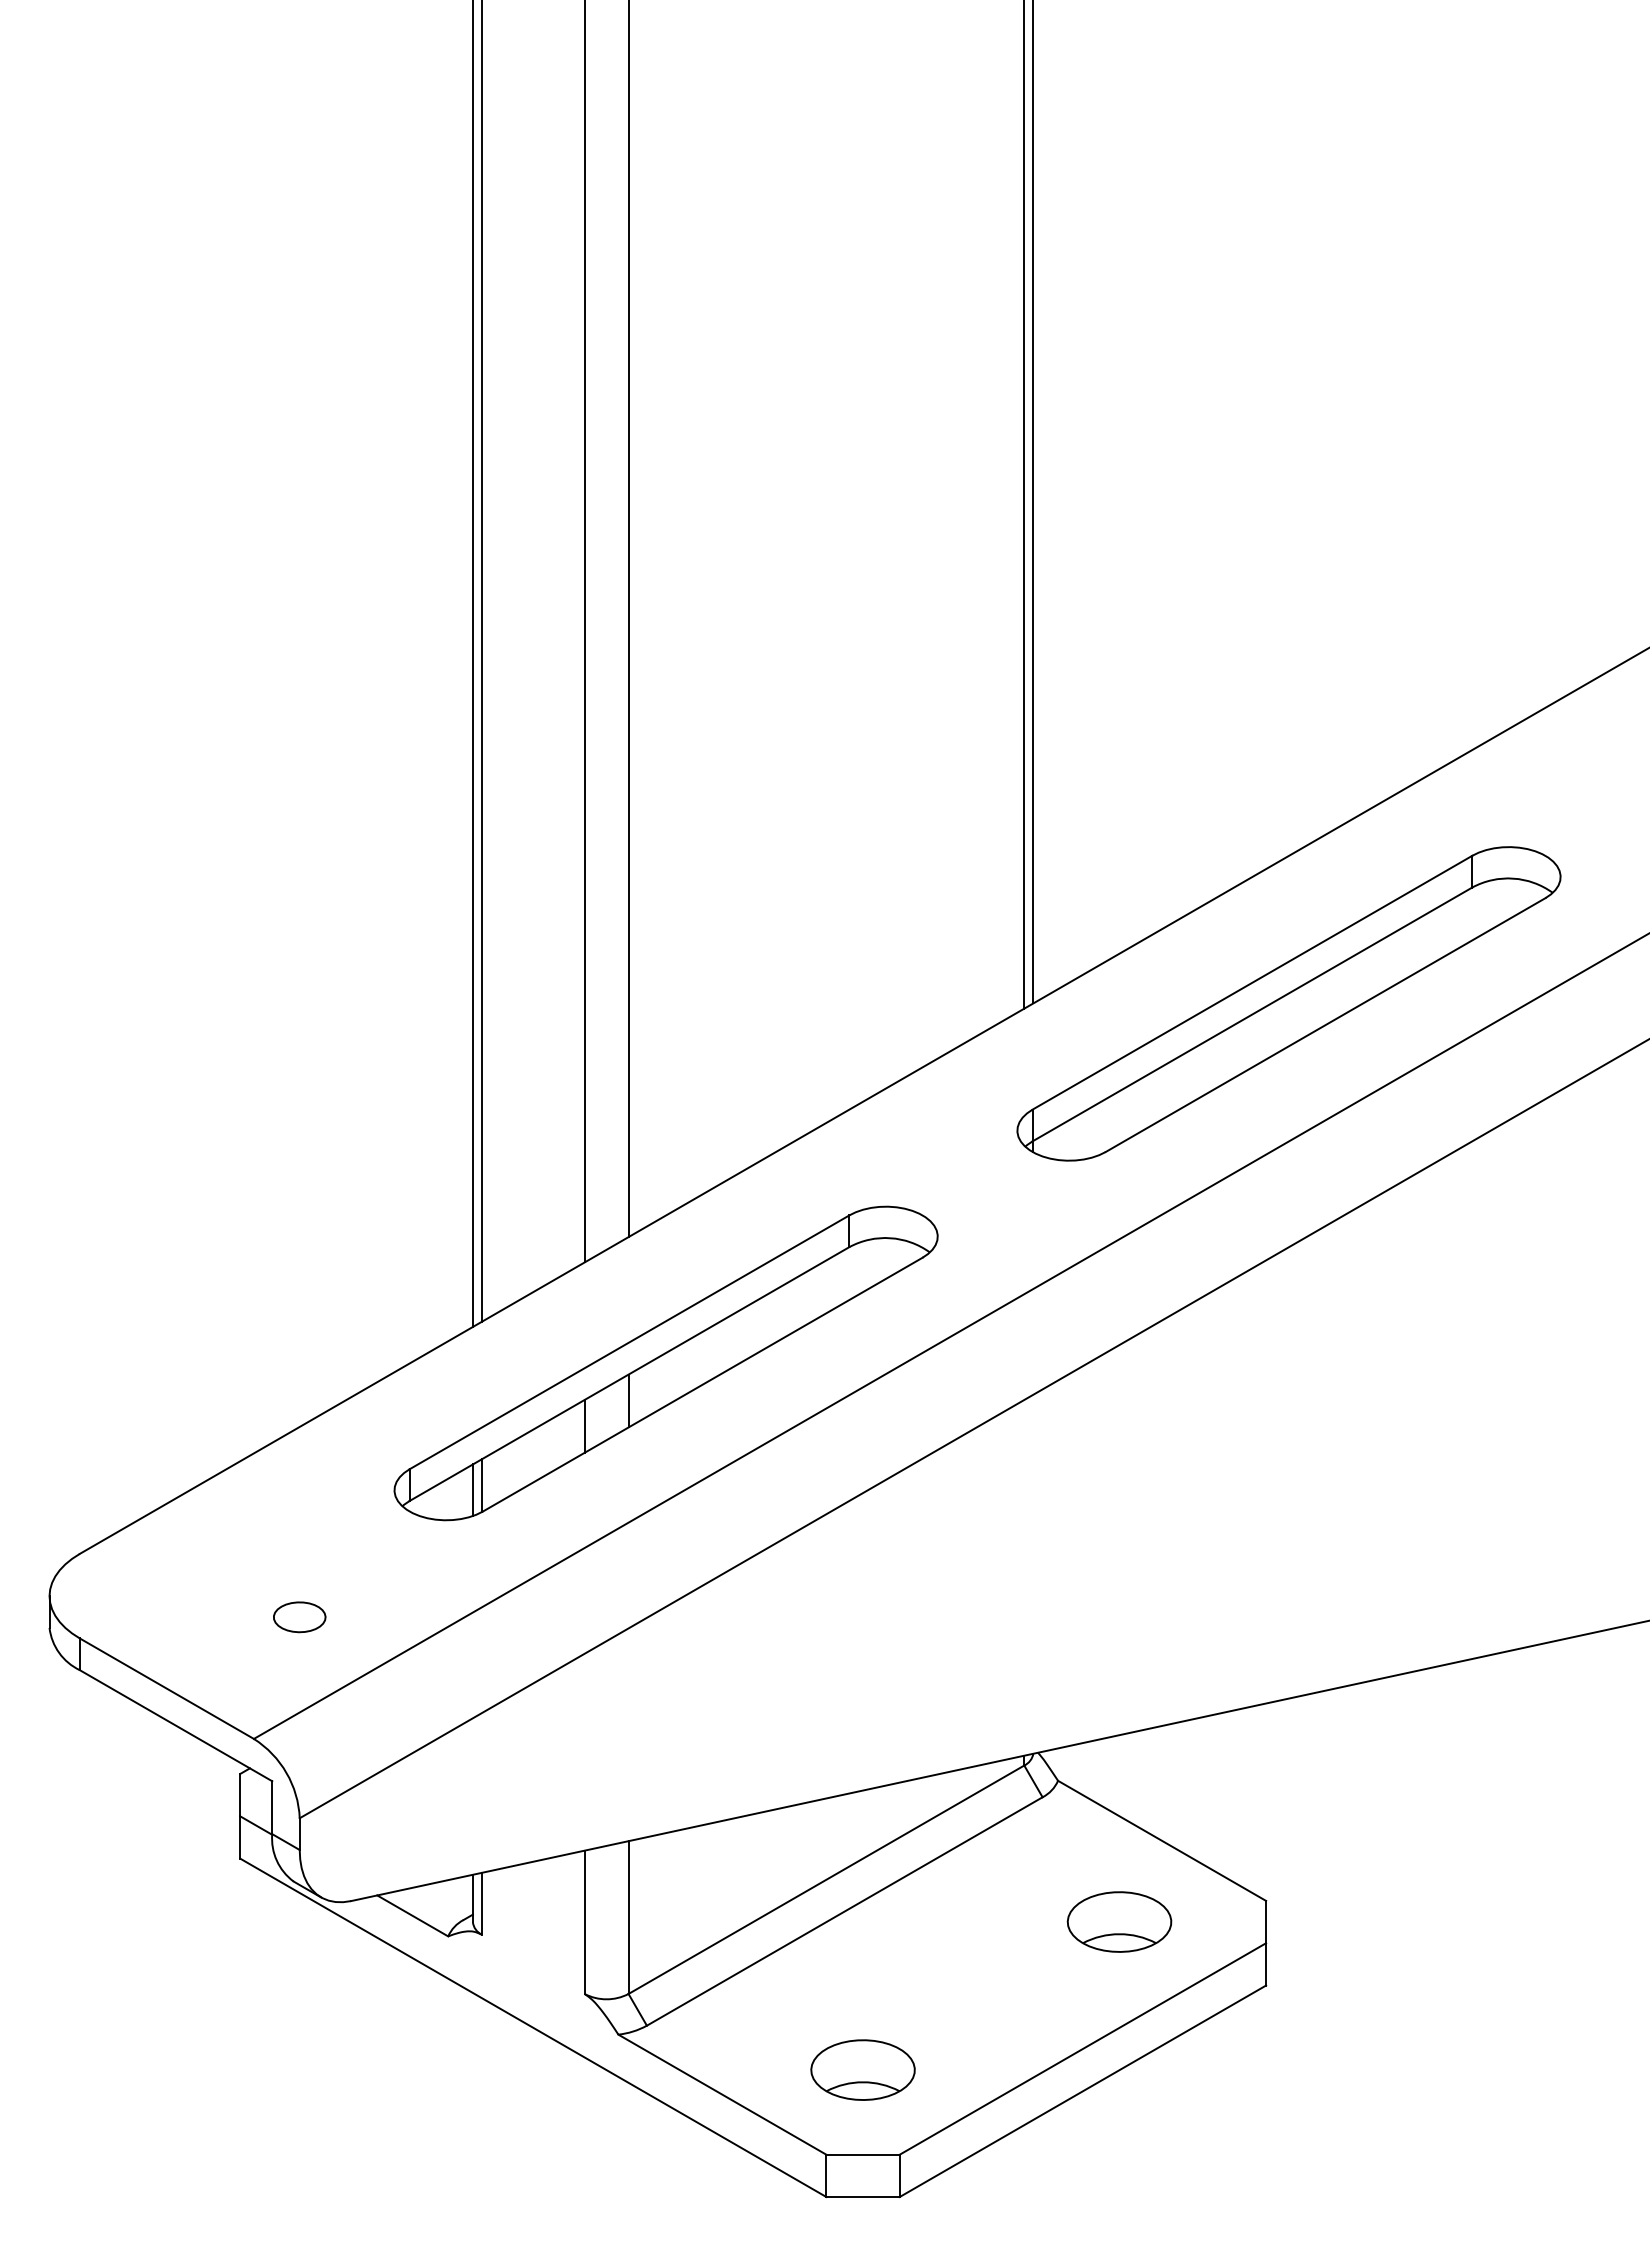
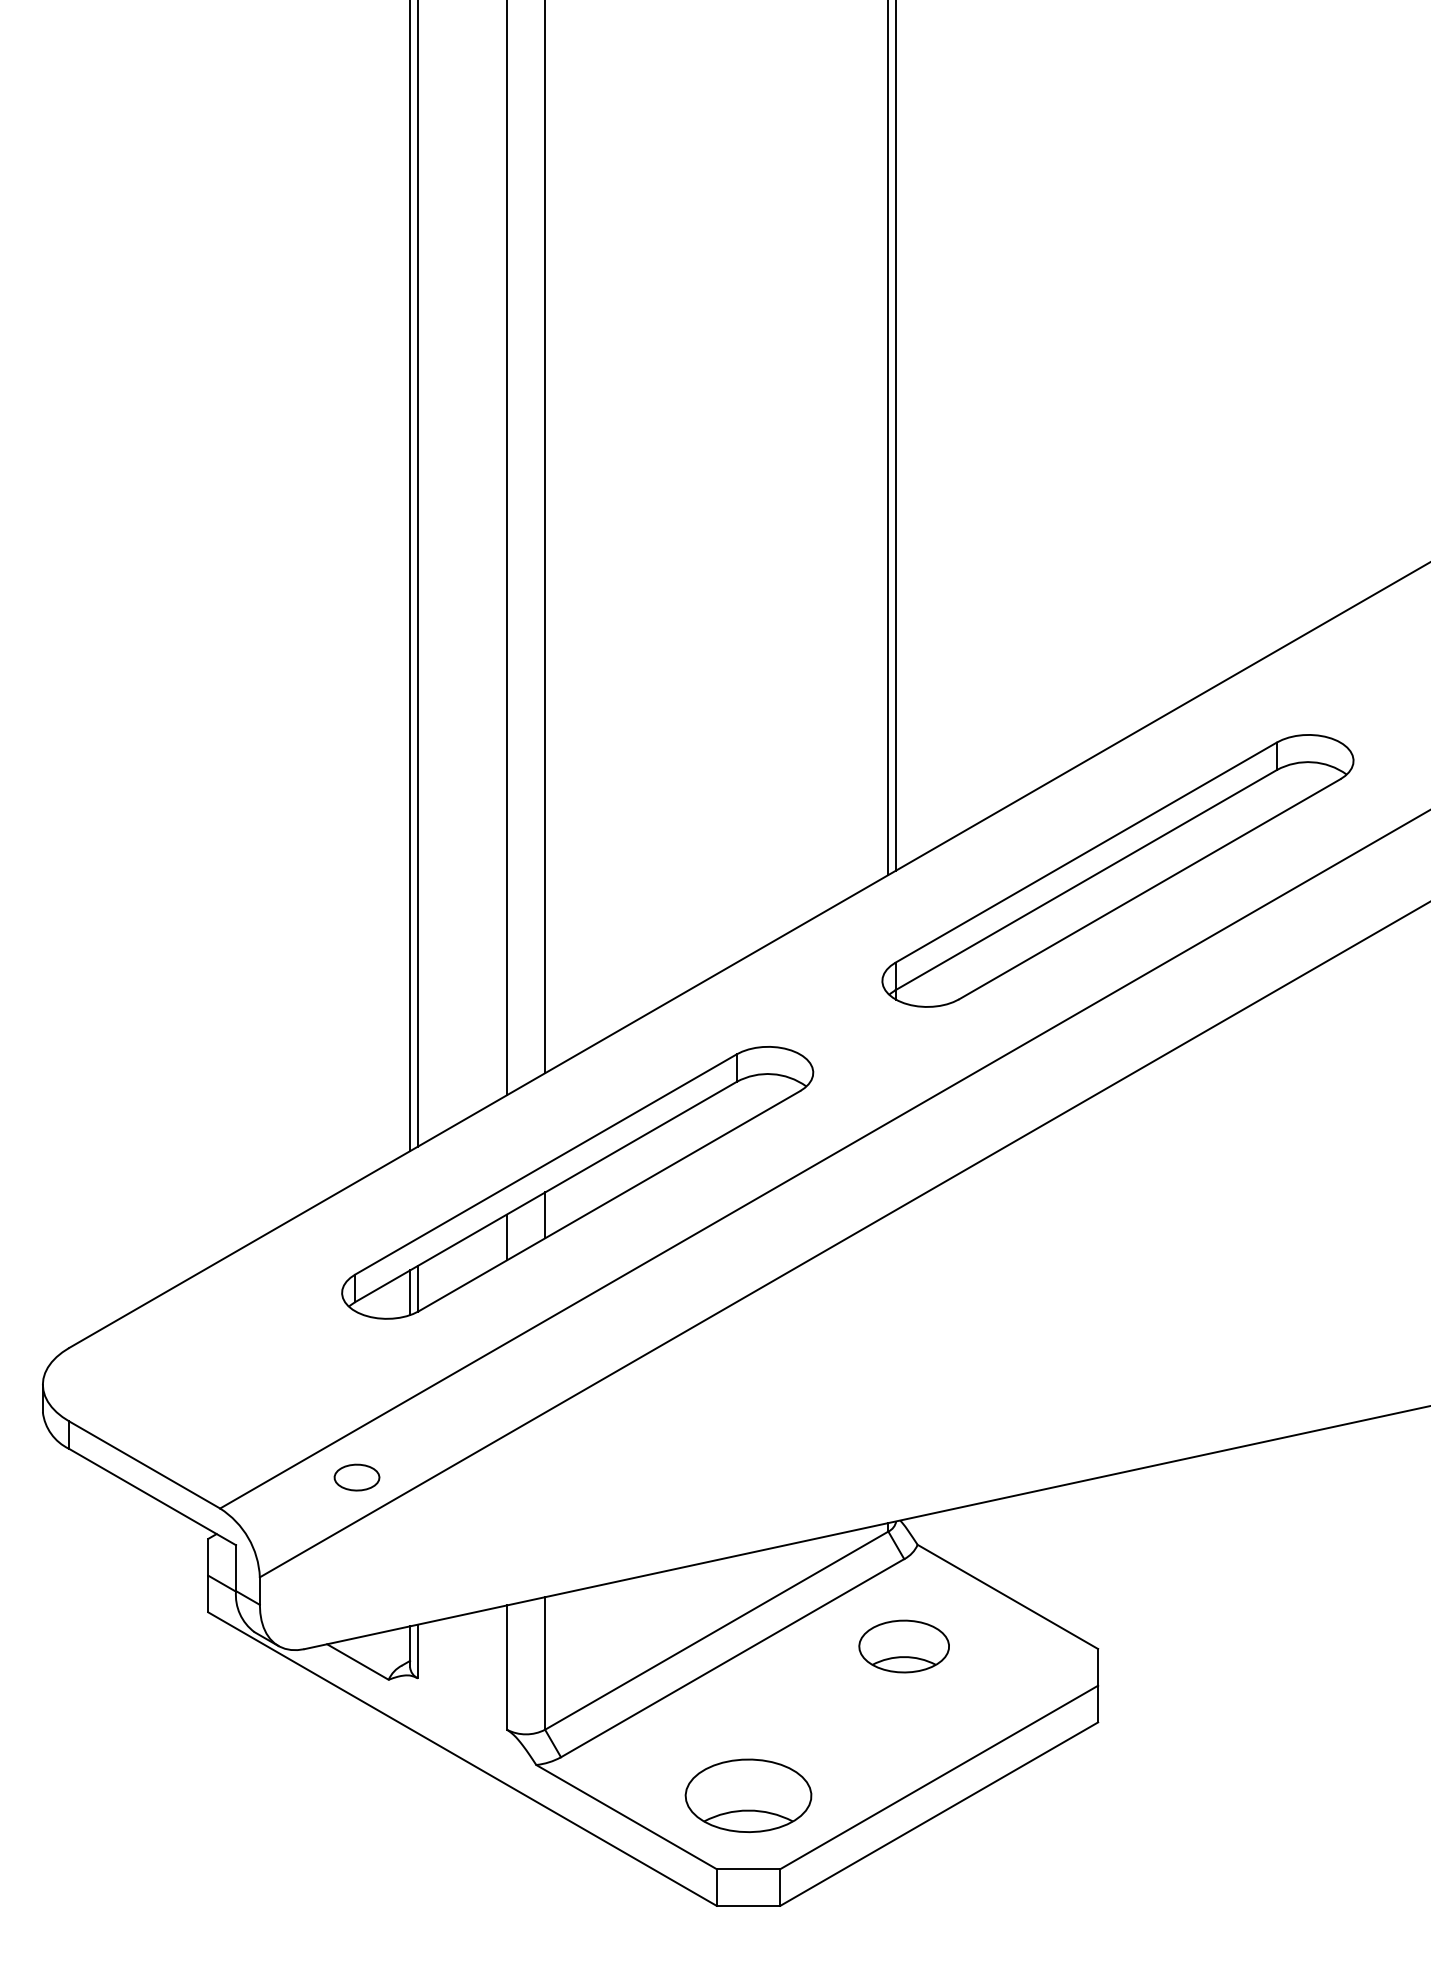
part: (299, 1617) -> (356, 1477), moved
part: (1119, 1921) -> (904, 1646), moved
part: (862, 2069) -> (748, 1795), size x1.4

